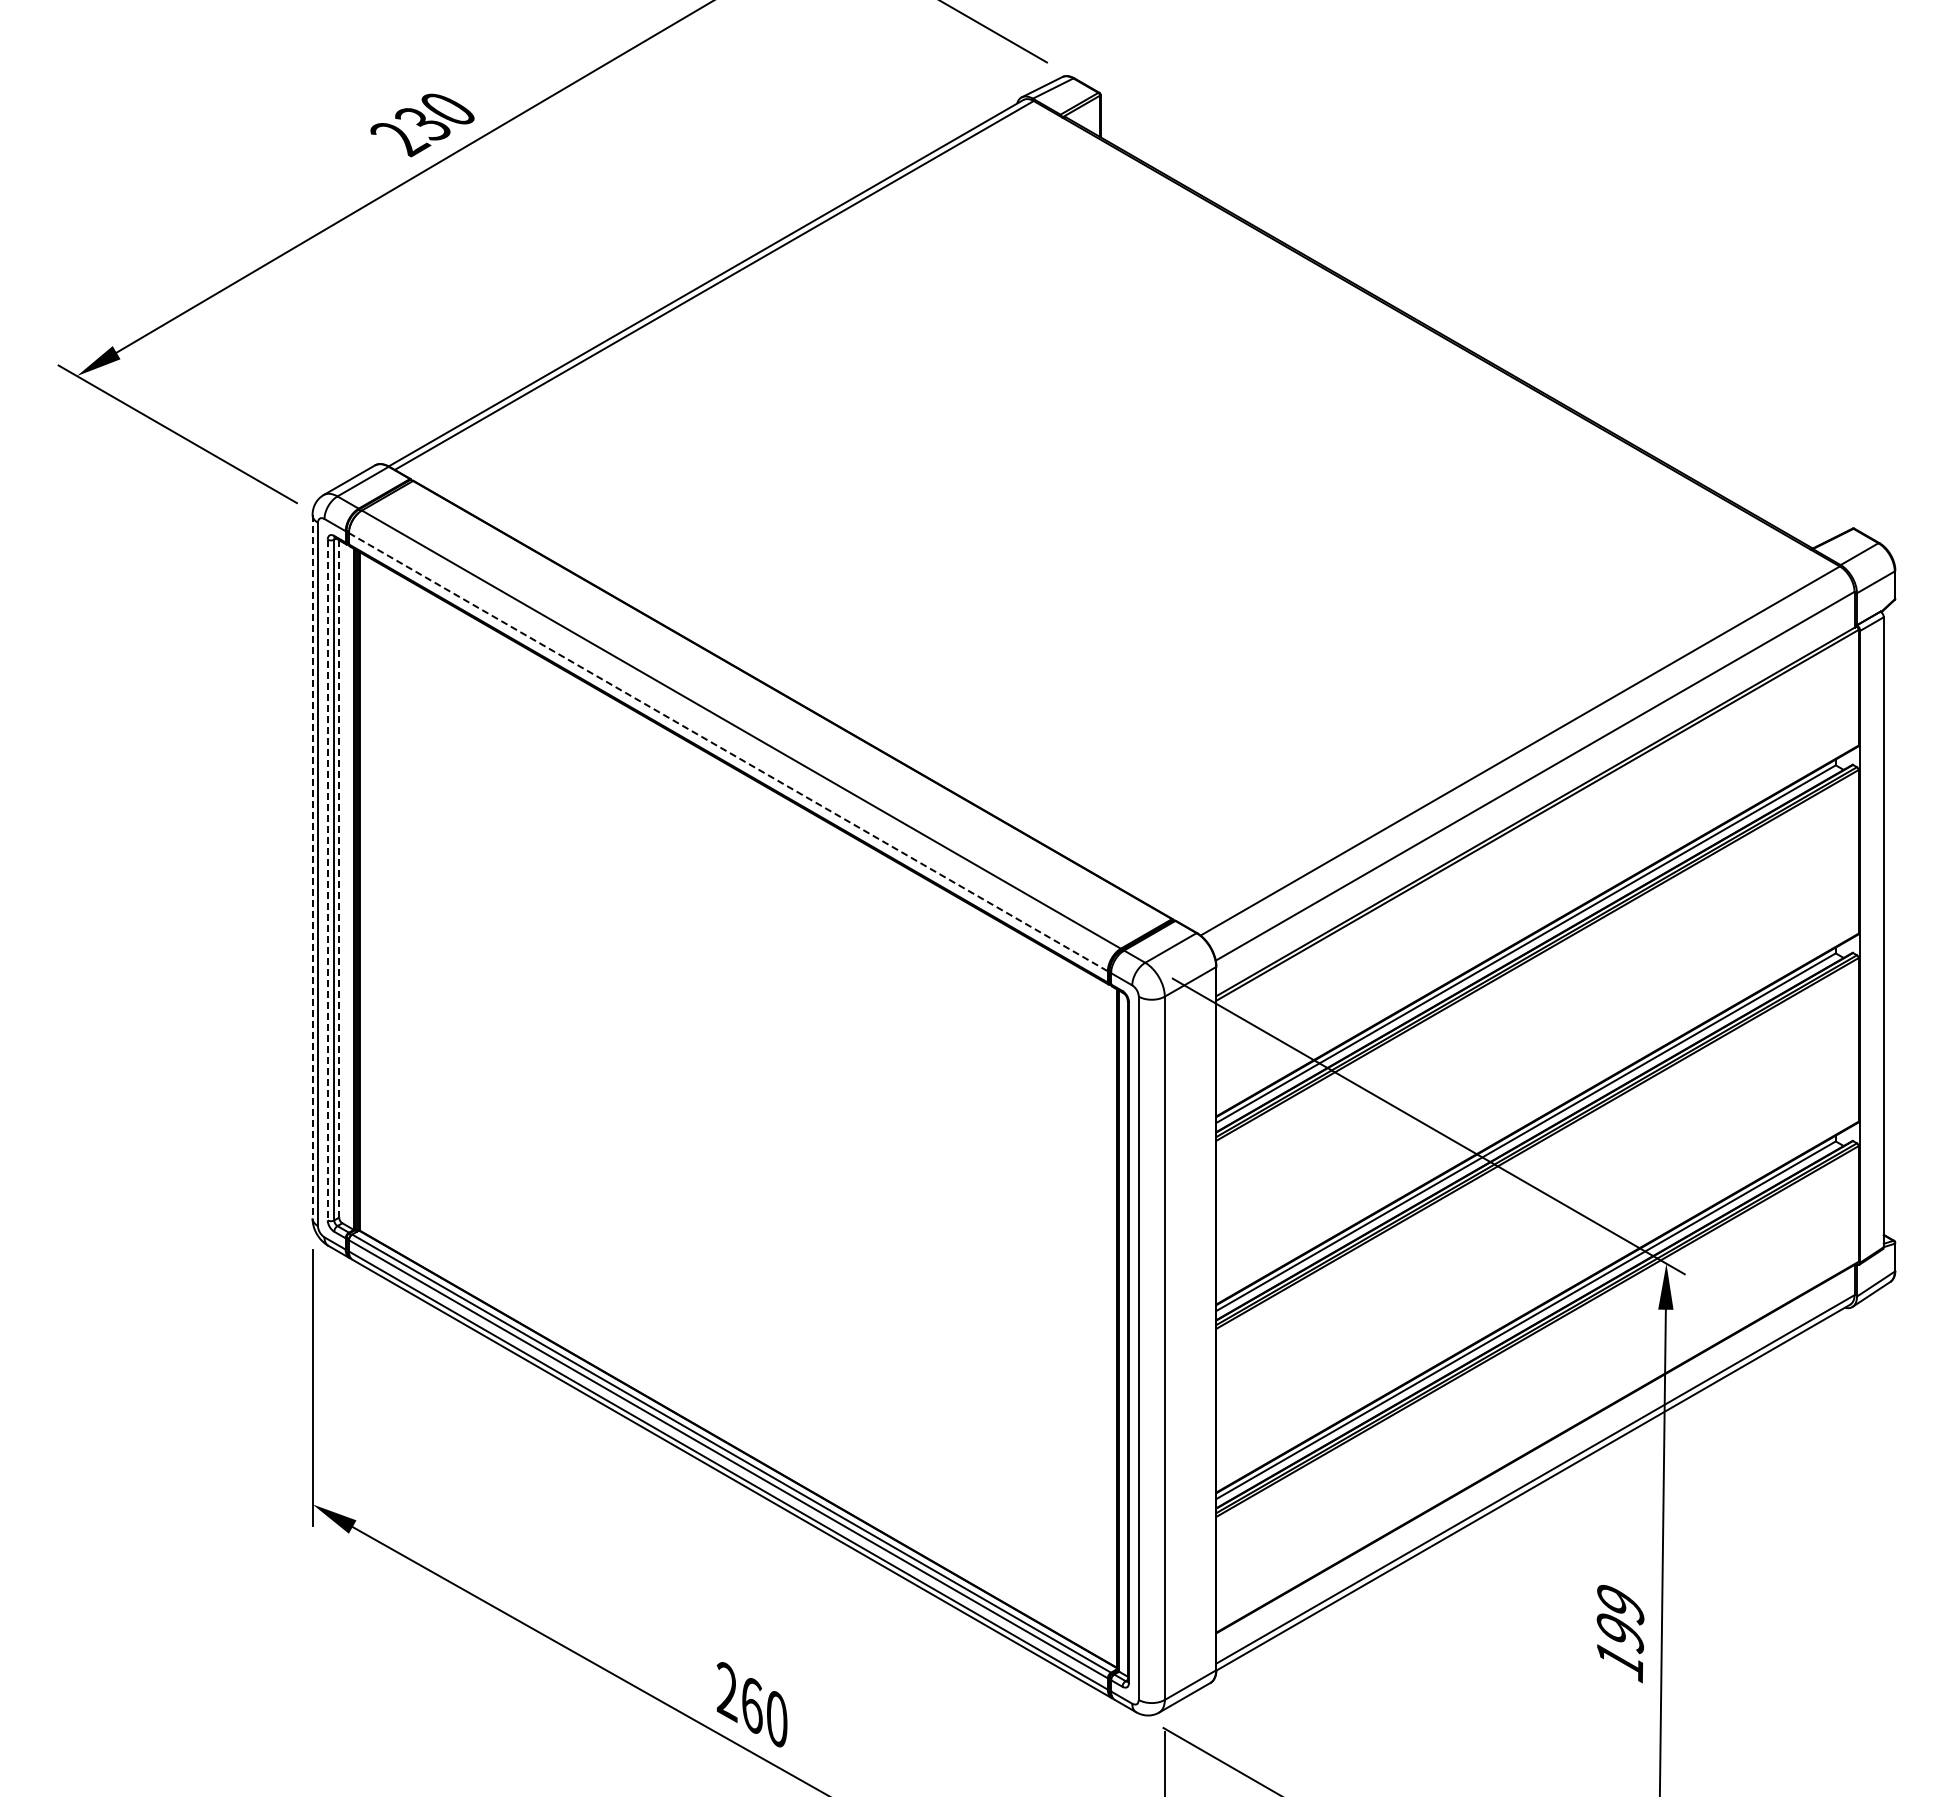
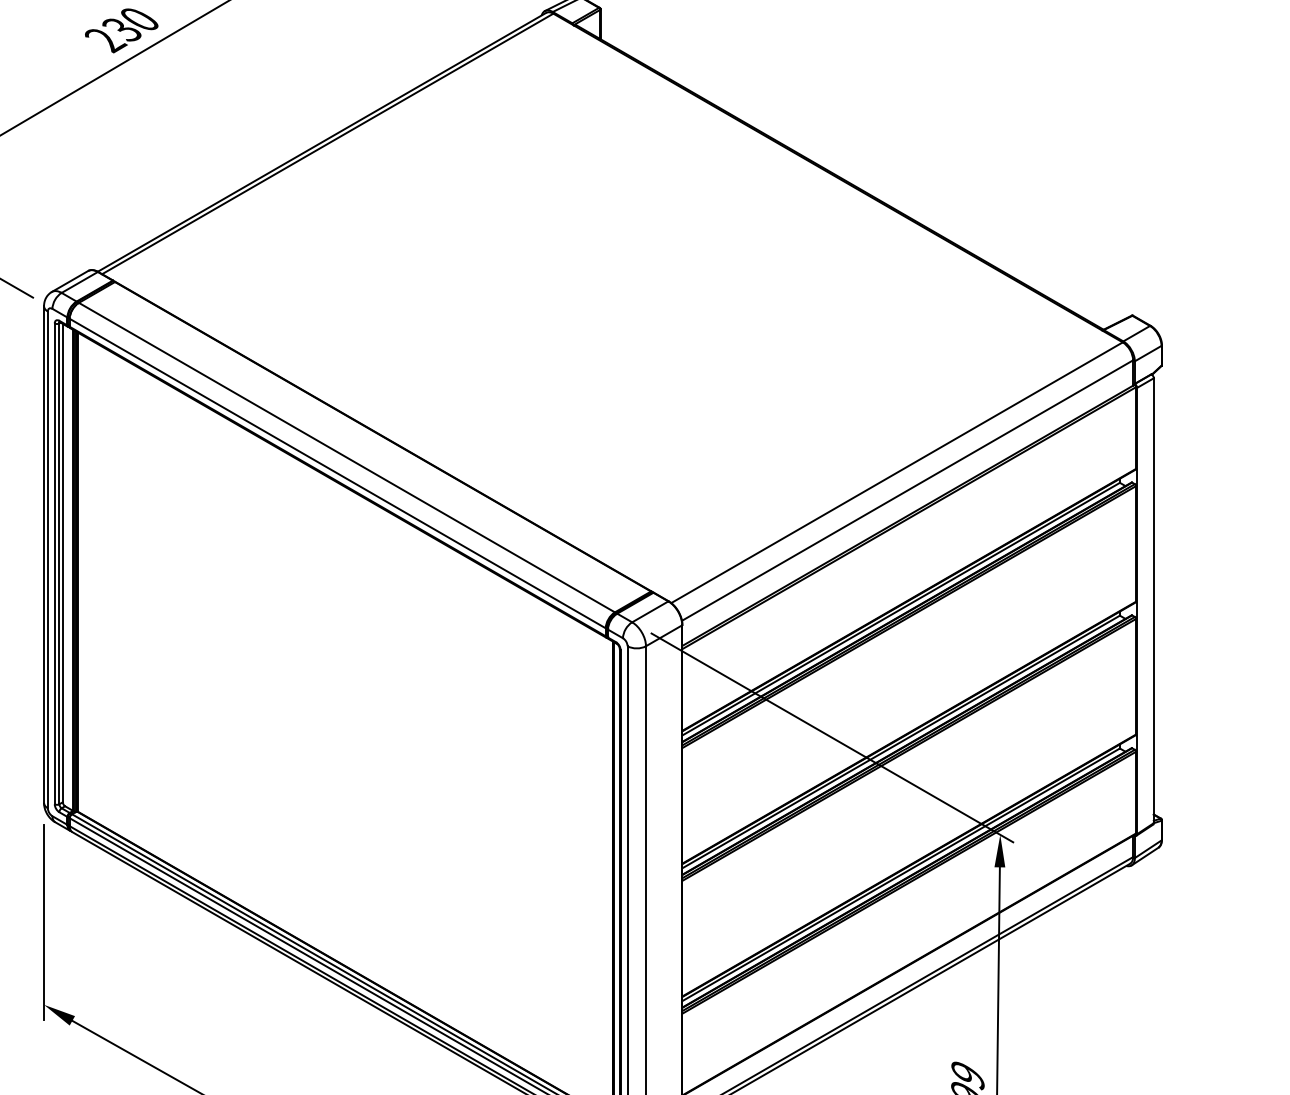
line: (728, 752) -> (337, 473), dashed -> solid
line: (312, 866) -> (44, 554), dashed -> solid
line: (339, 878) -> (63, 562), dashed -> solid
line: (327, 880) -> (54, 564), dashed -> solid

